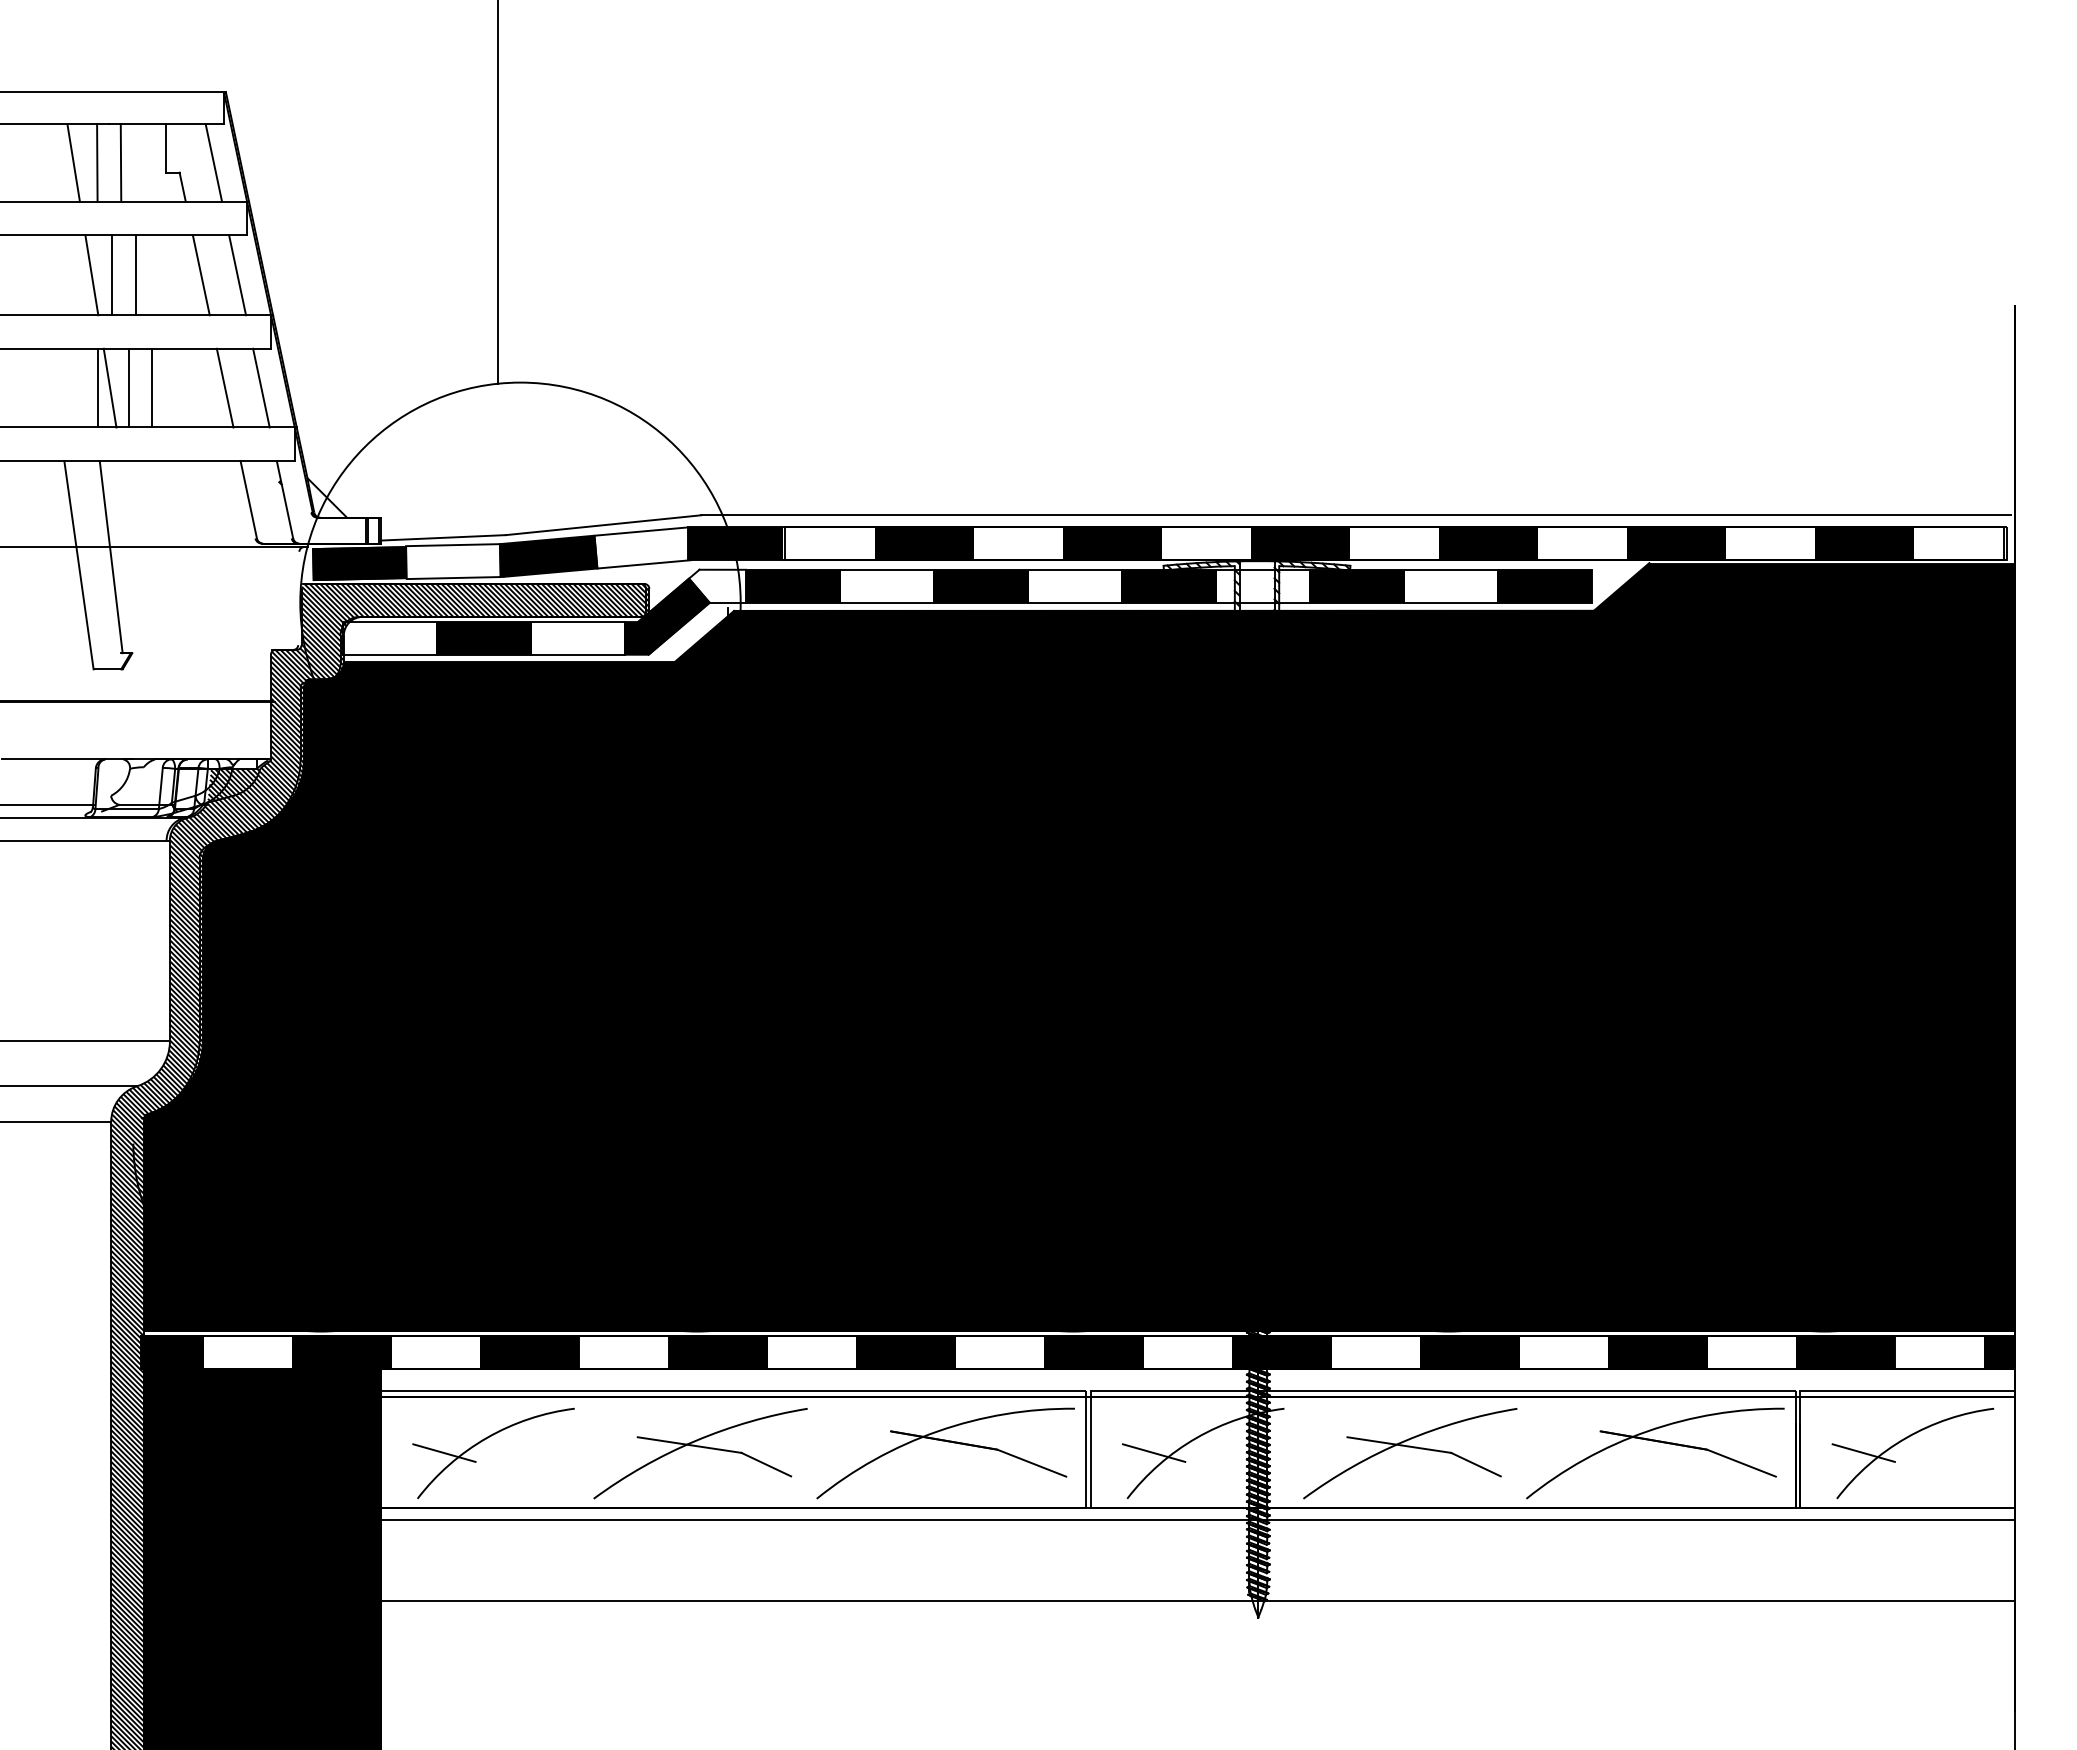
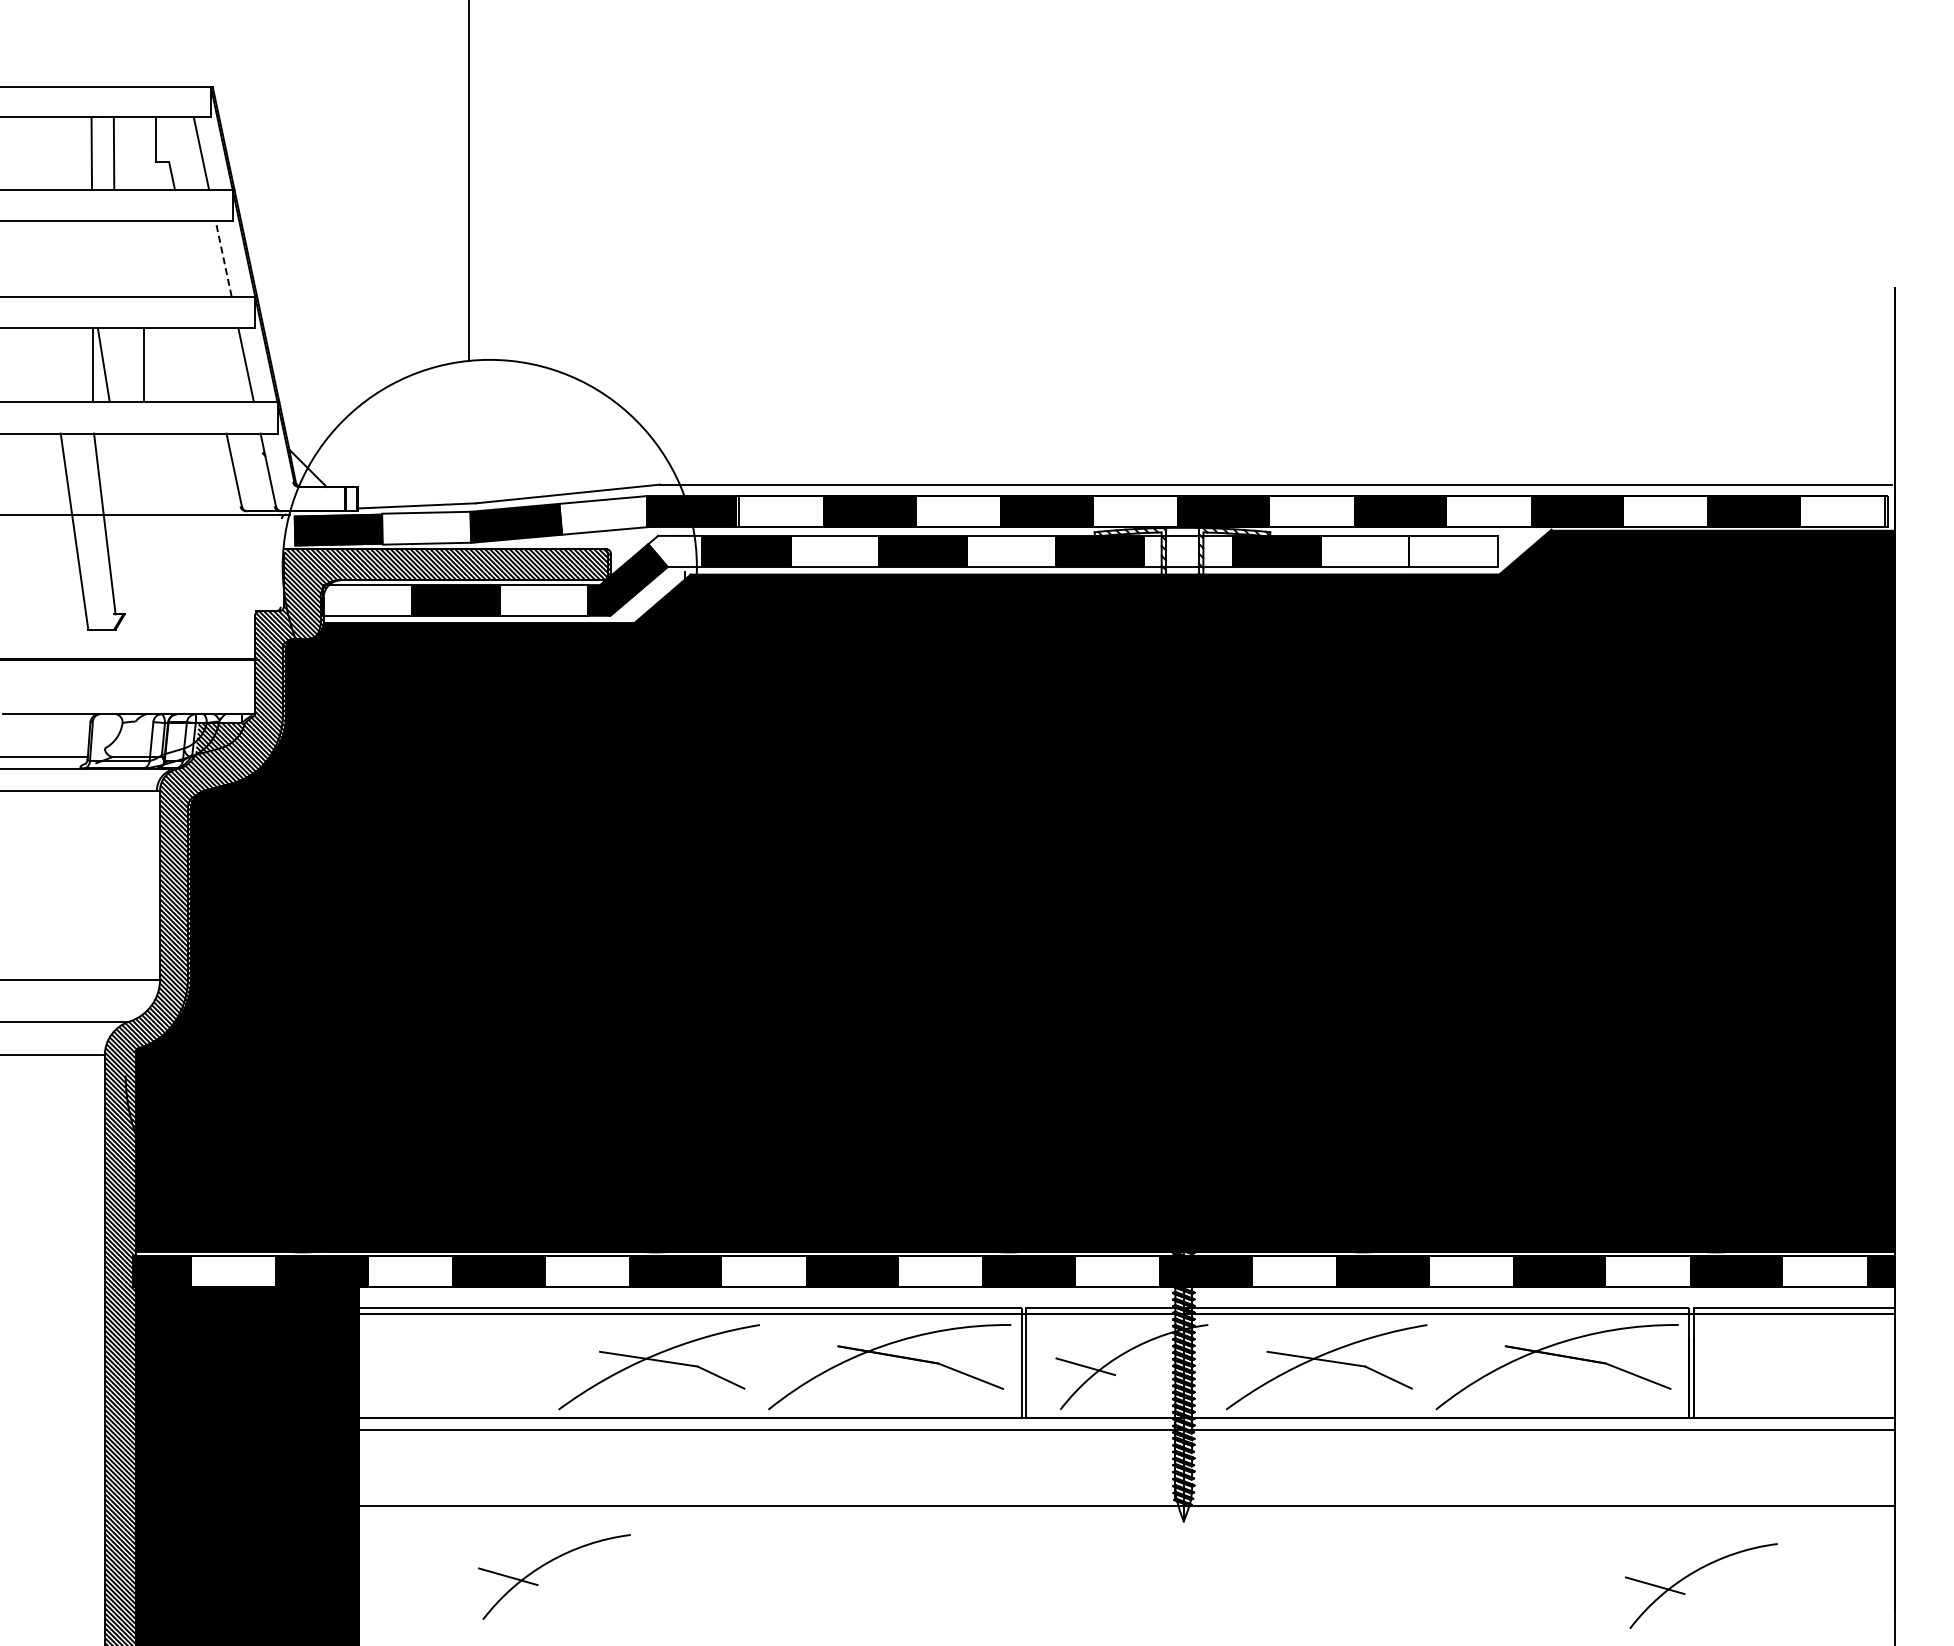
line: (73, 162) -> (69, 152), removed
line: (91, 274) -> (86, 258), removed
line: (111, 274) -> (105, 258), removed
line: (135, 274) -> (127, 258), removed
line: (201, 274) -> (189, 258), removed
line: (237, 274) -> (223, 258), solid -> dashed
line: (128, 388) -> (121, 365), removed
line: (224, 388) -> (211, 365), removed
fill: (1545, 585) -> (1453, 550), removed
part: (484, 1441) -> (545, 1565), moved
part: (1903, 1441) -> (1692, 1574), moved

